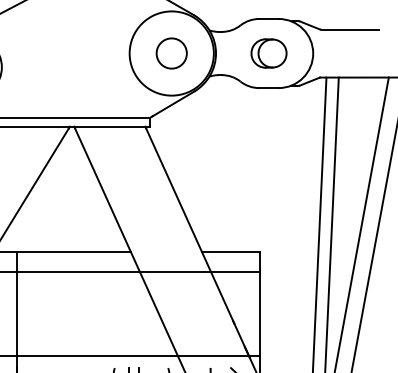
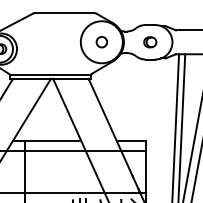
circle: (171, 51) -> (101, 41), size x0.7
part: (267, 53) -> (149, 42), size x0.7

